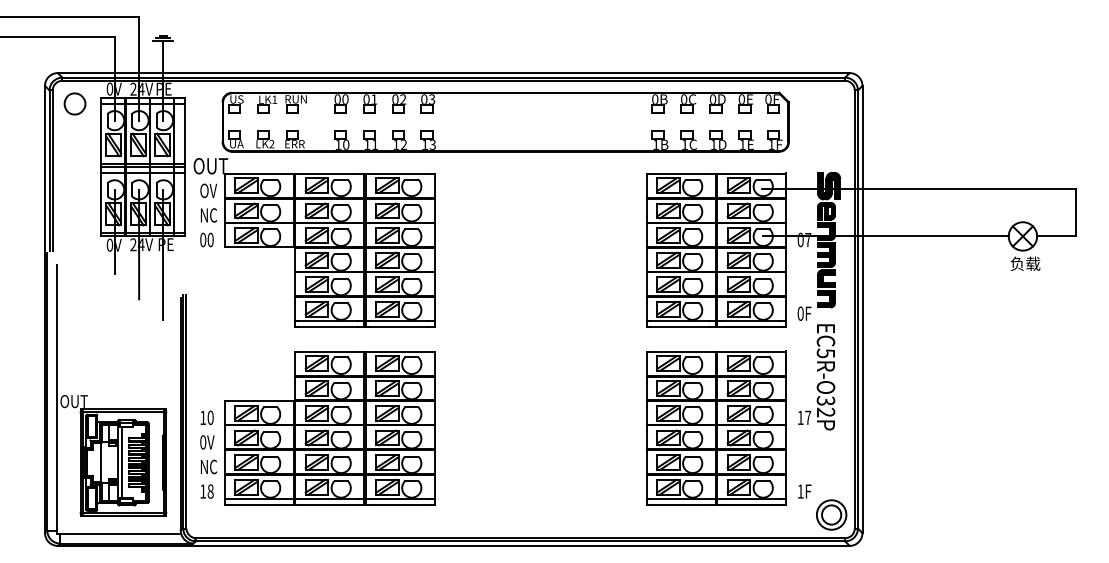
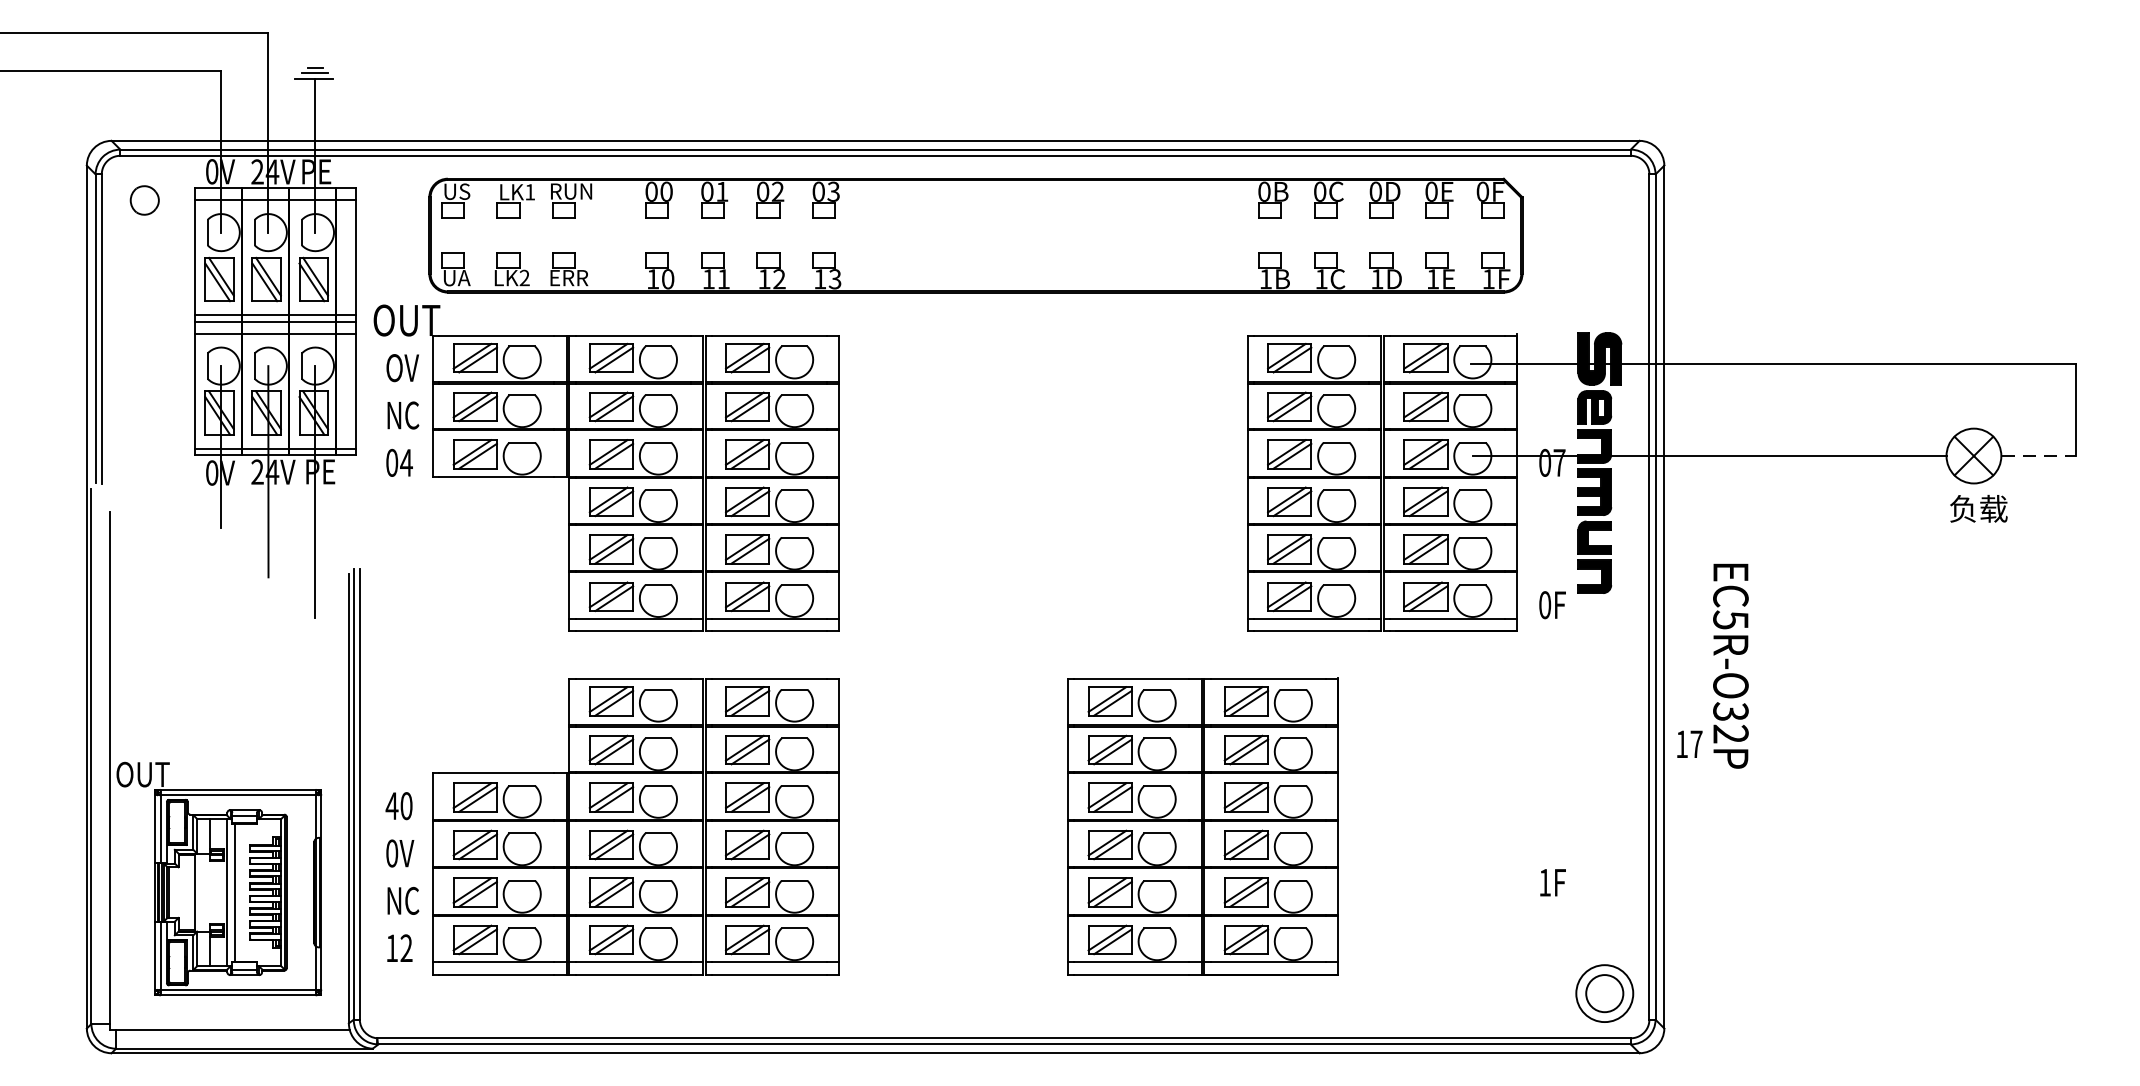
part: (74, 103) -> (143, 199), size x0.7
line: (1056, 236) -> (2038, 456), solid -> dashed
text: (210, 239) -> (406, 461), 00 -> 04
text: (816, 377) -> (1712, 666), moved
text: (202, 417) -> (390, 805), 10 -> 40
part: (716, 427) -> (1203, 824), moved
text: (210, 491) -> (406, 948), 18 -> 12
text: (804, 491) -> (1552, 882), moved

